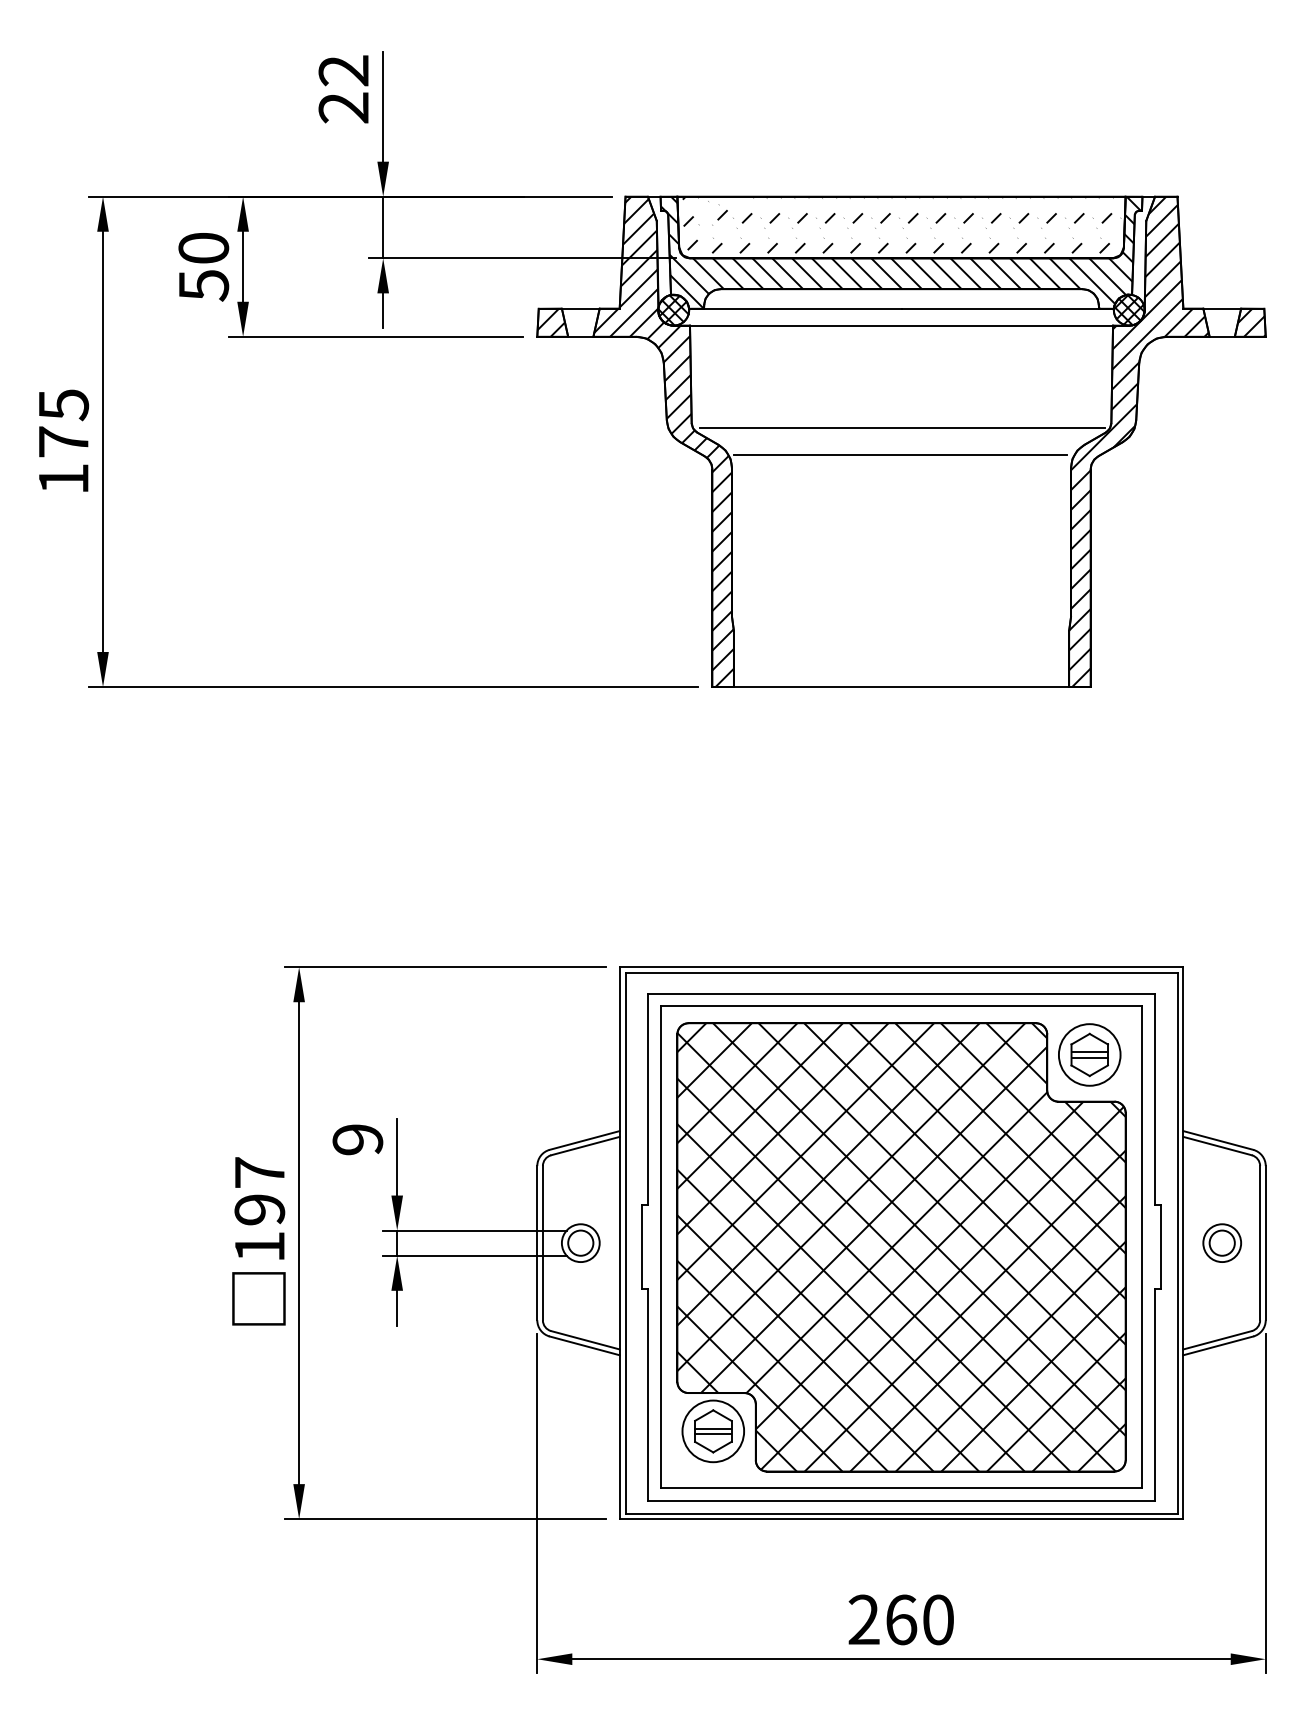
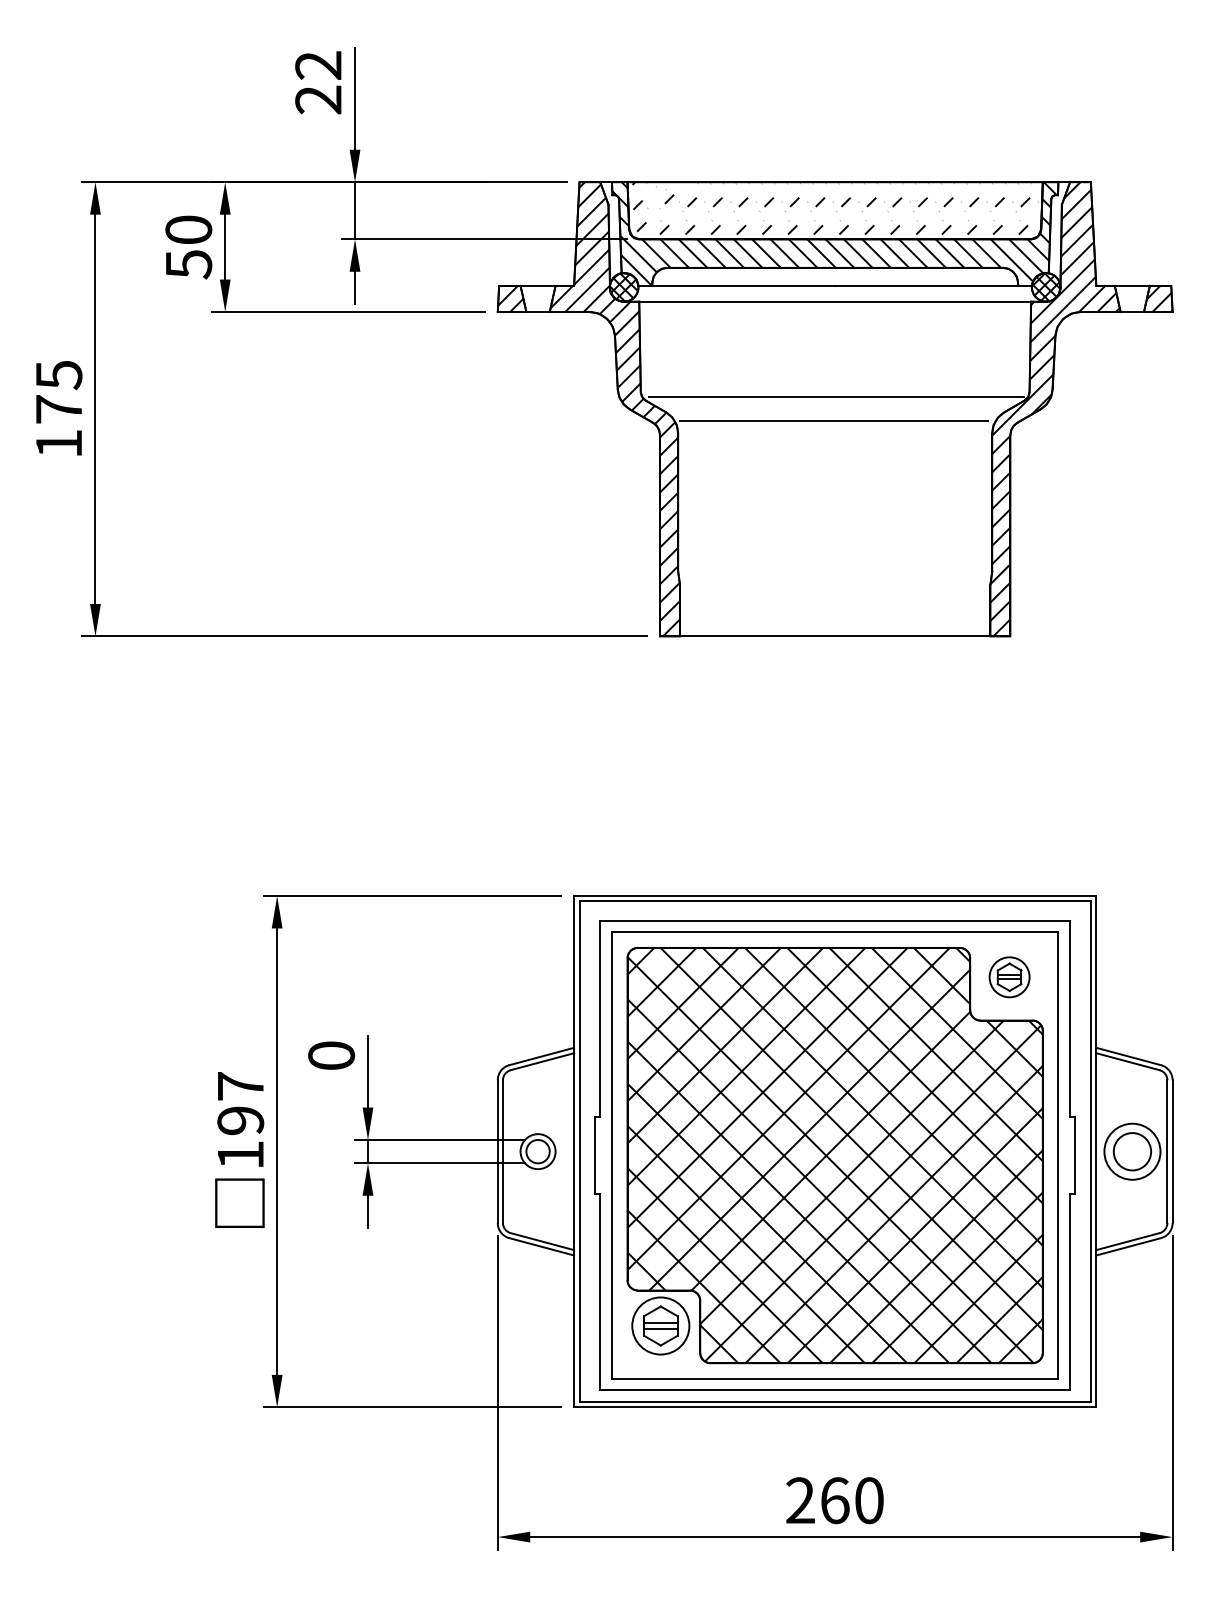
part: (1089, 1054) -> (1009, 976), size x0.7
text: (357, 1139) -> (331, 1055), 9 -> 0
part: (1221, 1242) -> (1131, 1151), size x1.6

